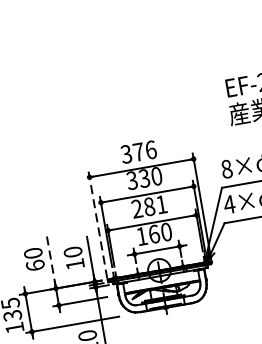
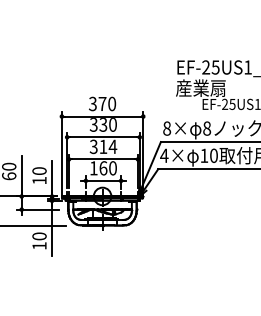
text: (151, 149) -> (112, 103), 376 -> 370
text: (149, 206) -> (103, 146), 281 -> 314
line: (97, 224) -> (61, 153), dashed -> solid
line: (51, 263) -> (21, 176), dashed -> solid

